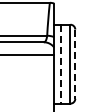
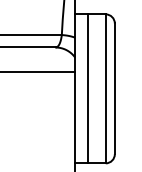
line: (60, 64) -> (86, 89), dashed -> solid
line: (75, 64) -> (115, 89), dashed -> solid

